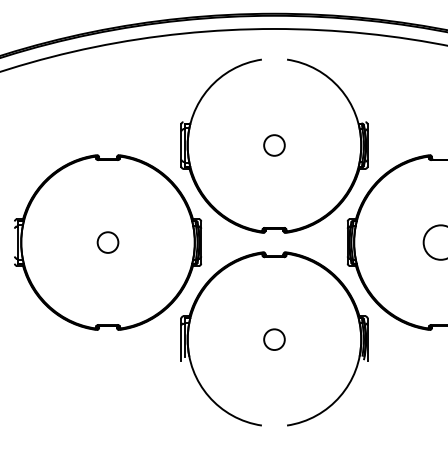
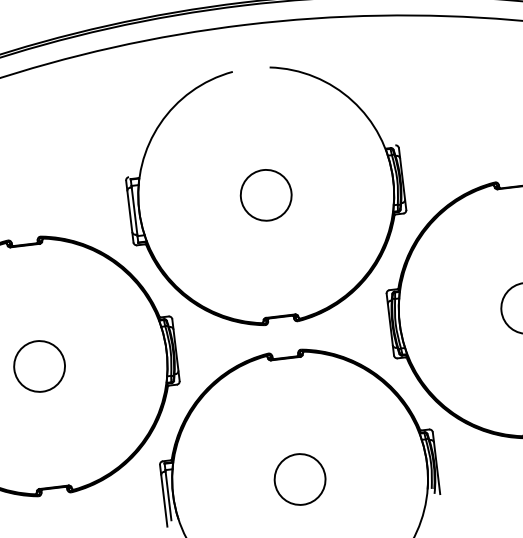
circle: (274, 145) -> (266, 195), size x1.67
circle: (107, 242) -> (38, 366), size x1.67
circle: (274, 339) -> (300, 479), size x1.67

